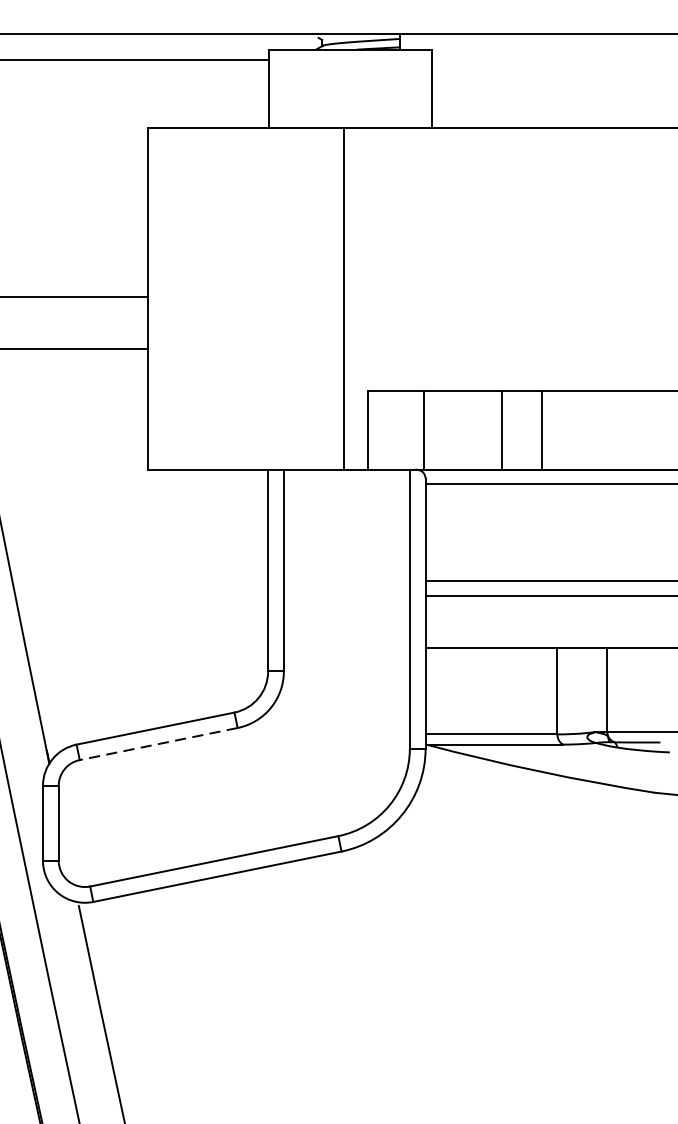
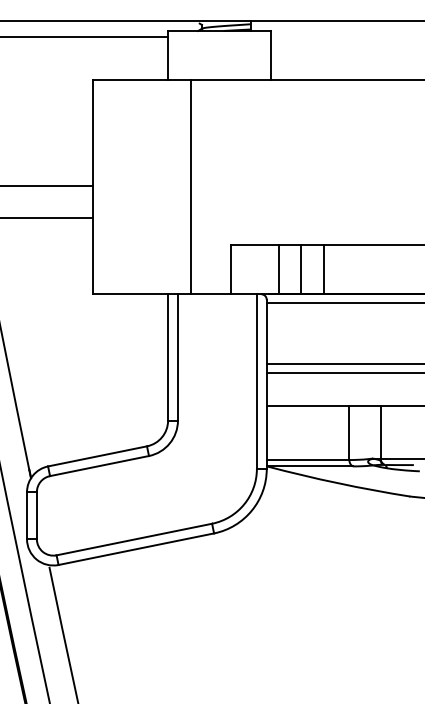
line: (343, 299) -> (191, 187), moved
line: (423, 430) -> (278, 269), moved
line: (501, 430) -> (301, 269), moved
line: (541, 430) -> (324, 269), moved
line: (158, 744) -> (99, 466), dashed -> solid

